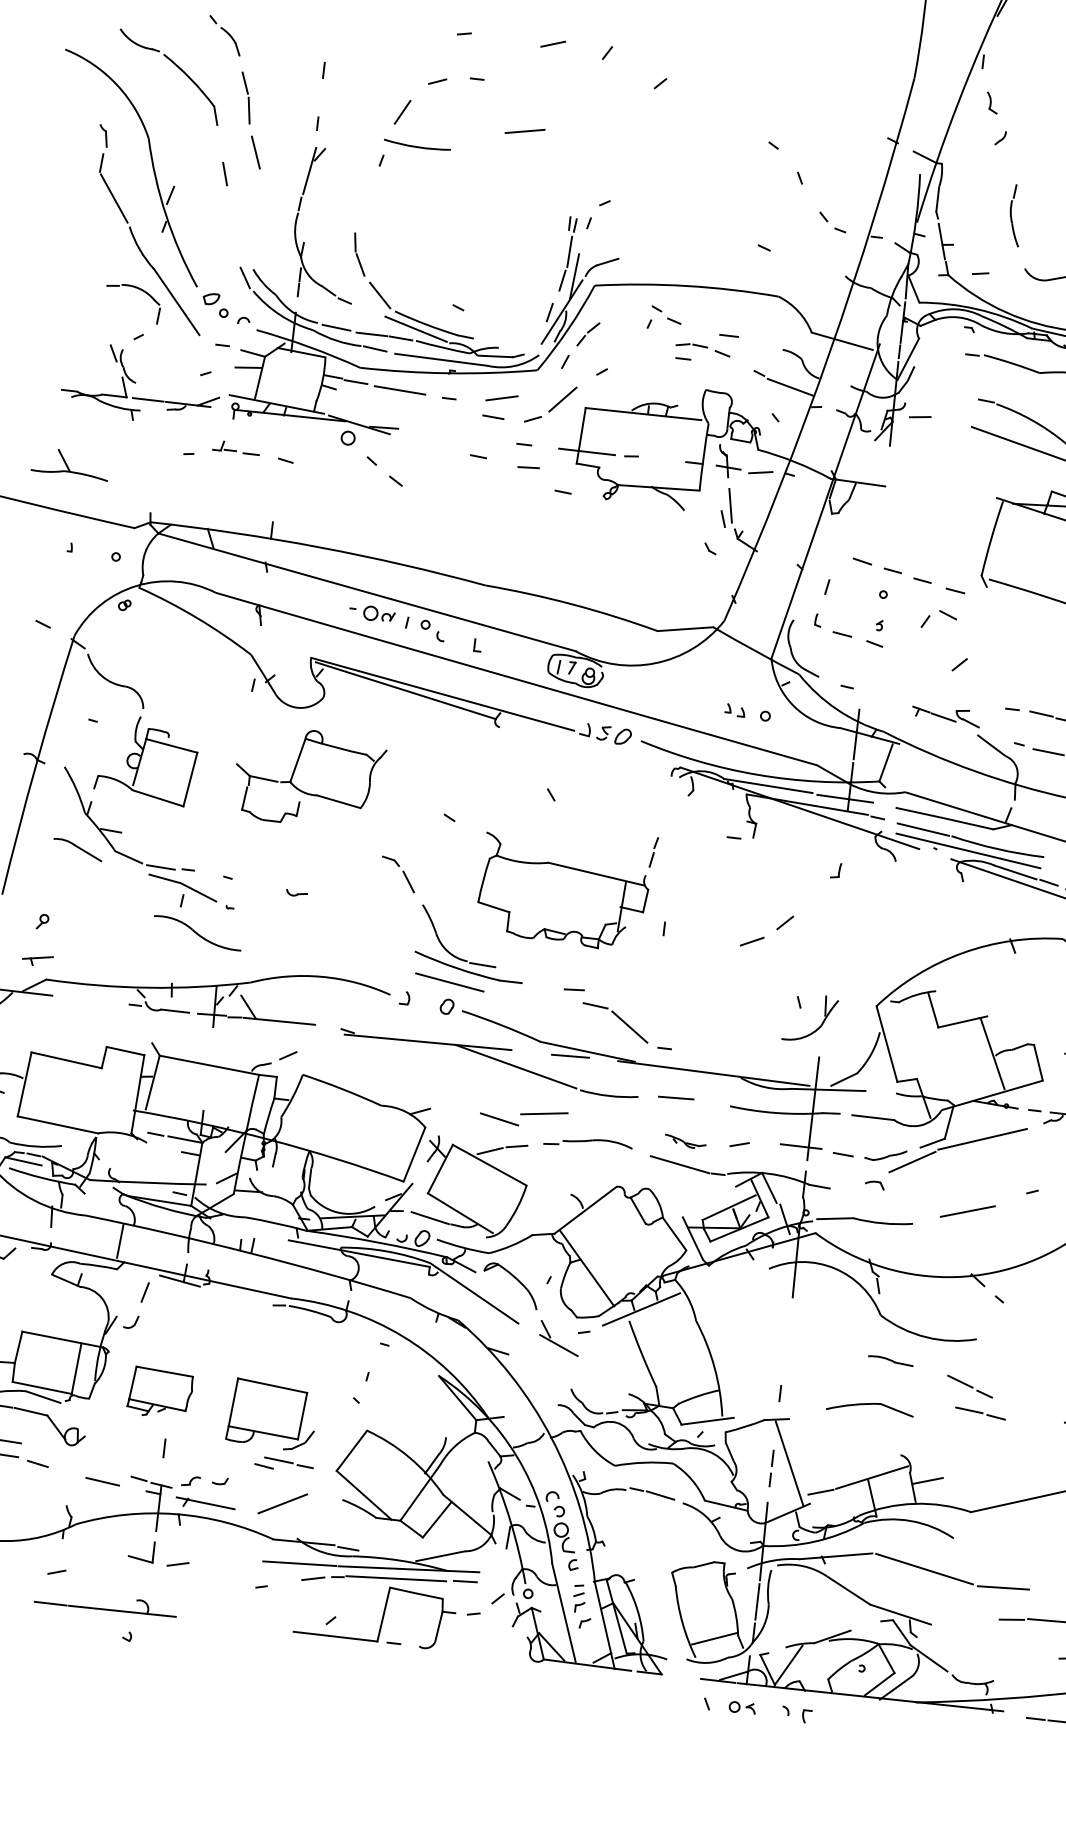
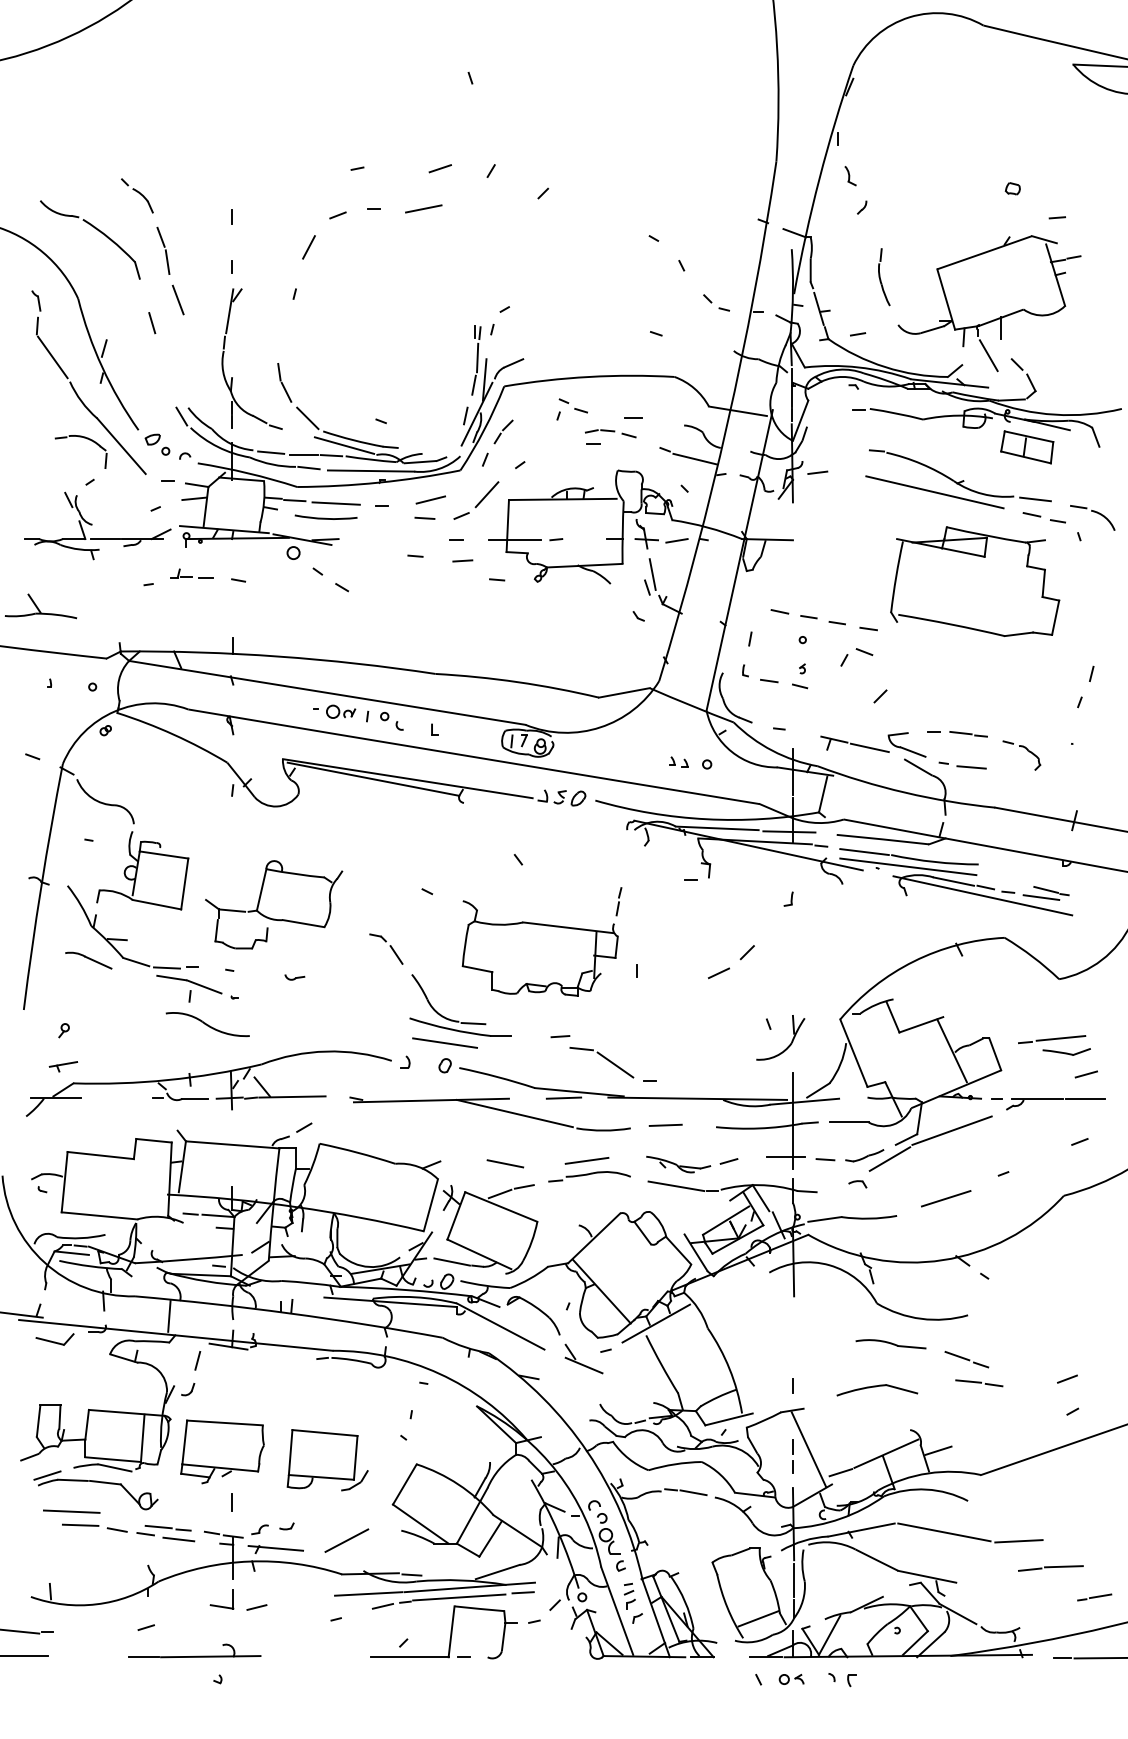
line: (524, 130) -> (423, 208), moved
arc: (416, 145) -> (325, 517), moved
part: (946, 715) -> (873, 744), size x1.67
part: (309, 777) -> (274, 904), moved
line: (543, 1113) -> (586, 1160), moved
part: (685, 1141) -> (678, 1164), size x1.67
part: (890, 1360) -> (890, 1344), size x1.67
part: (160, 1392) -> (222, 1451), size x1.43
part: (283, 1464) -> (163, 1530), moved

